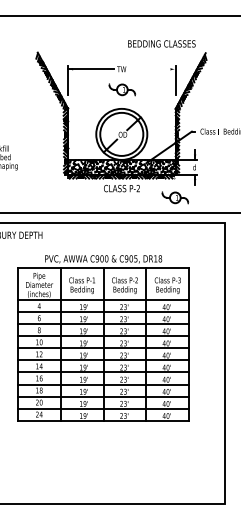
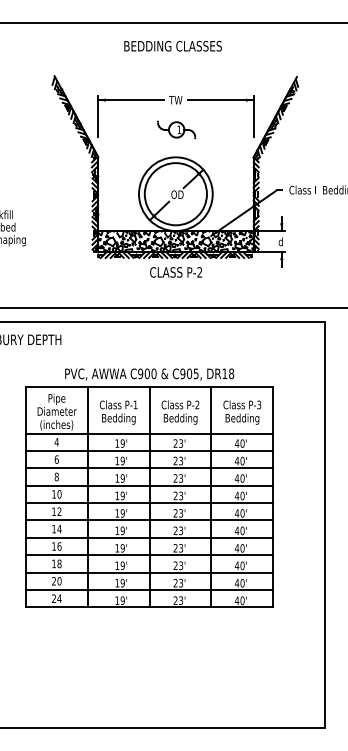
text: (161, 43) -> (172, 45), moved
line: (152, 69) -> (220, 100), added
part: (175, 197) -> (253, 285), removed

